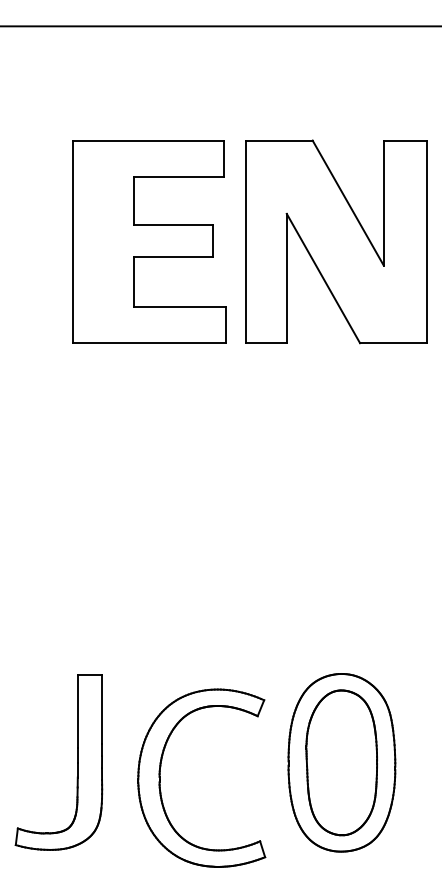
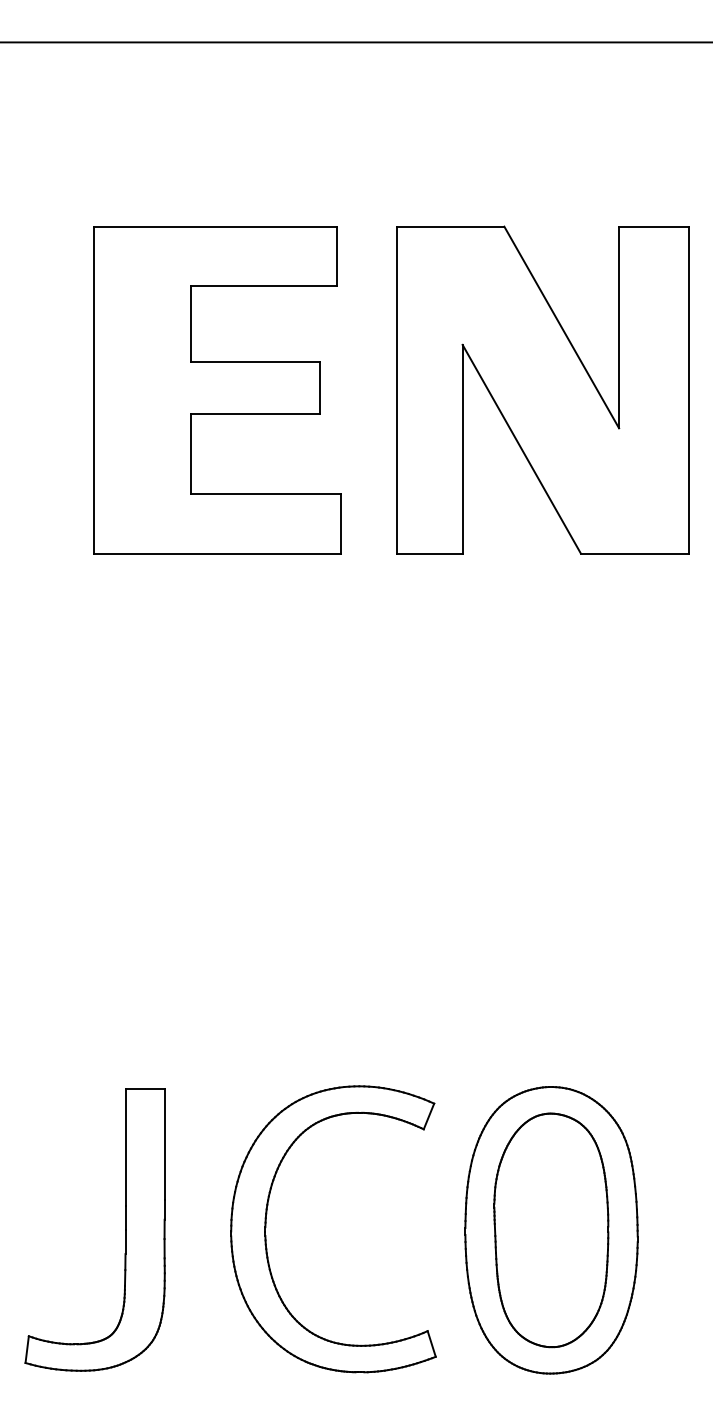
part: (149, 241) -> (216, 389), moved
part: (160, 777) -> (266, 1228), moved

